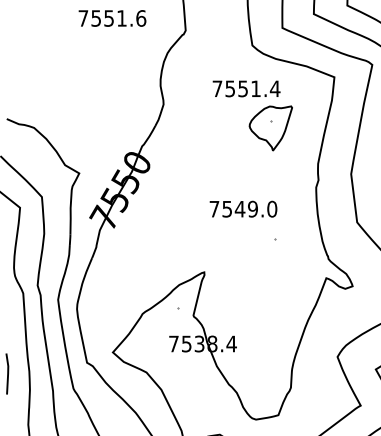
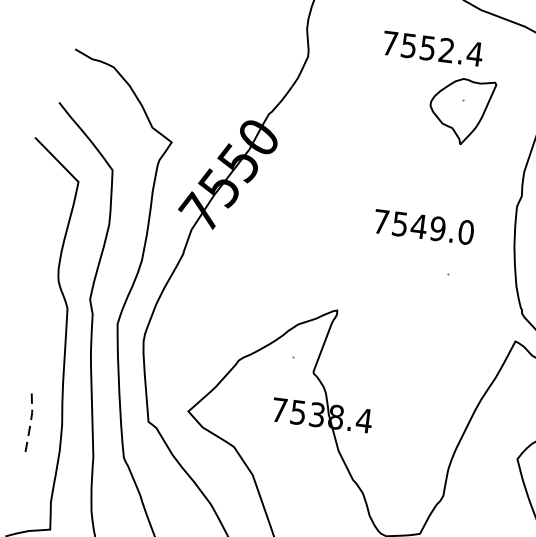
text: (255, 88) -> (446, 49), 7551.4 -> 7552.4
text: (243, 208) -> (424, 226), moved
line: (8, 373) -> (31, 423), solid -> dashed

